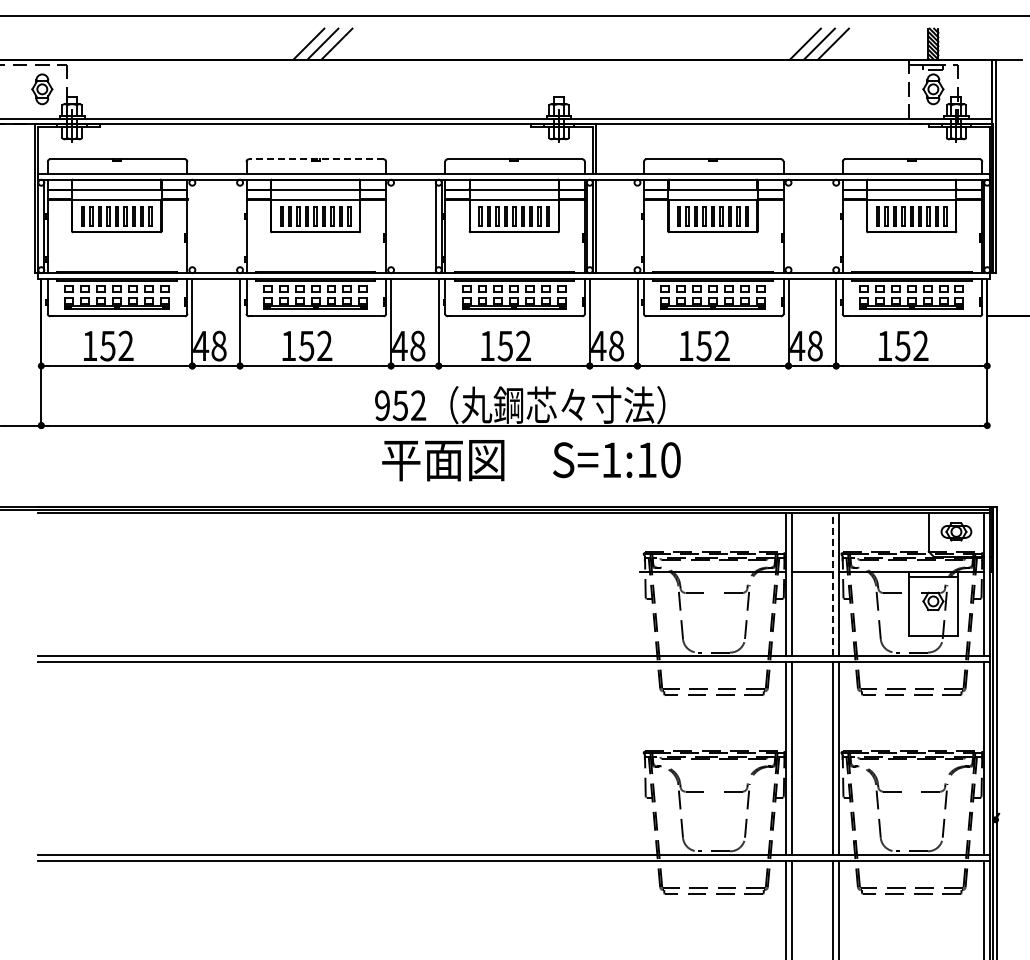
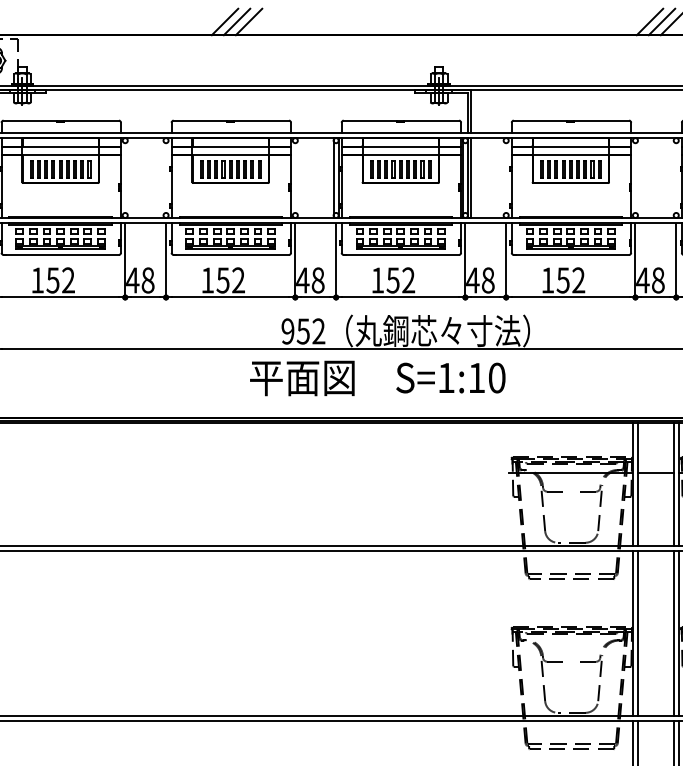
line: (315, 159) -> (230, 120), dashed -> solid
text: (531, 460) -> (377, 378), moved
line: (833, 584) -> (673, 484), dashed -> solid

